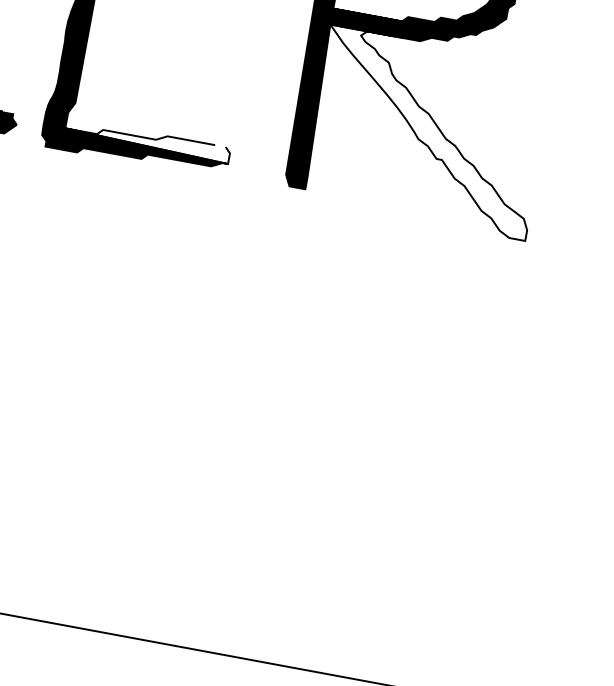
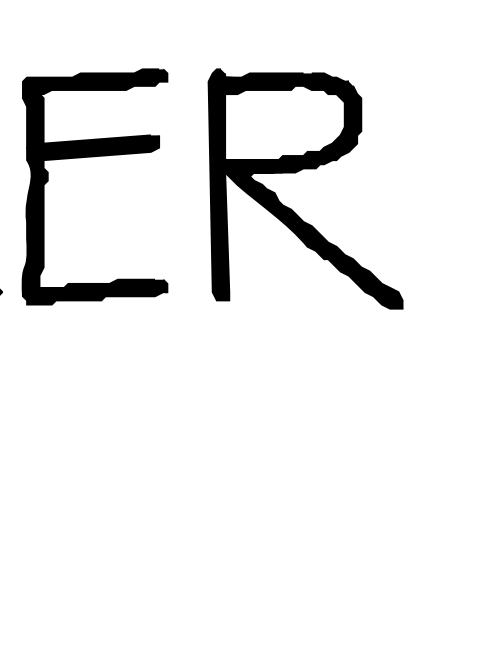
fill: (427, 132) -> (313, 240), added
fill: (147, 140) -> (103, 285), added

